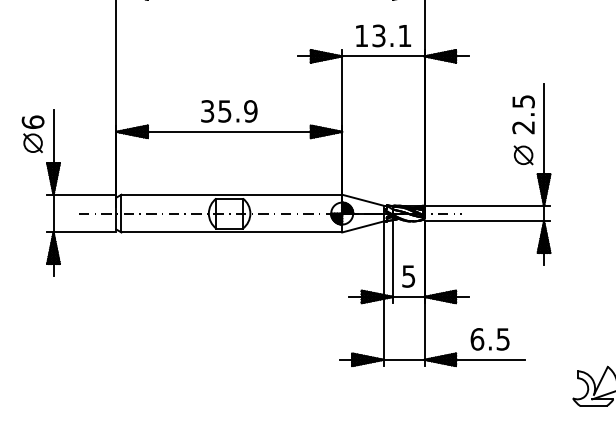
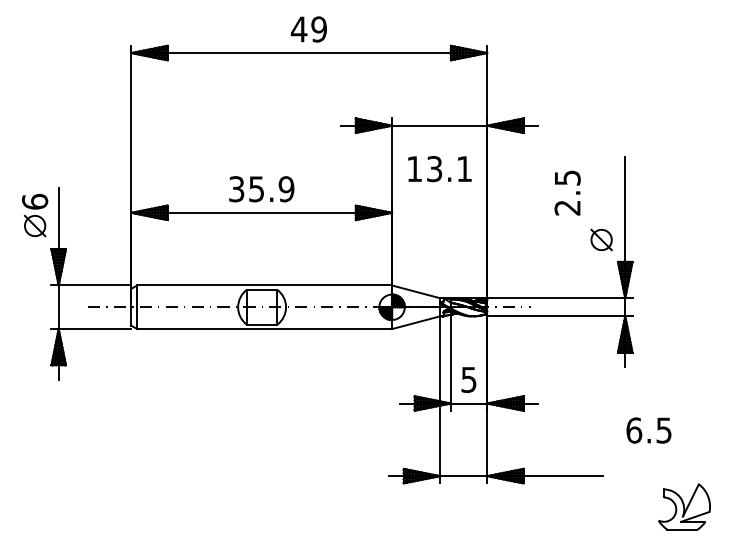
text: (383, 36) -> (439, 169), moved
text: (523, 114) -> (567, 192), moved
text: (489, 339) -> (648, 430), moved

